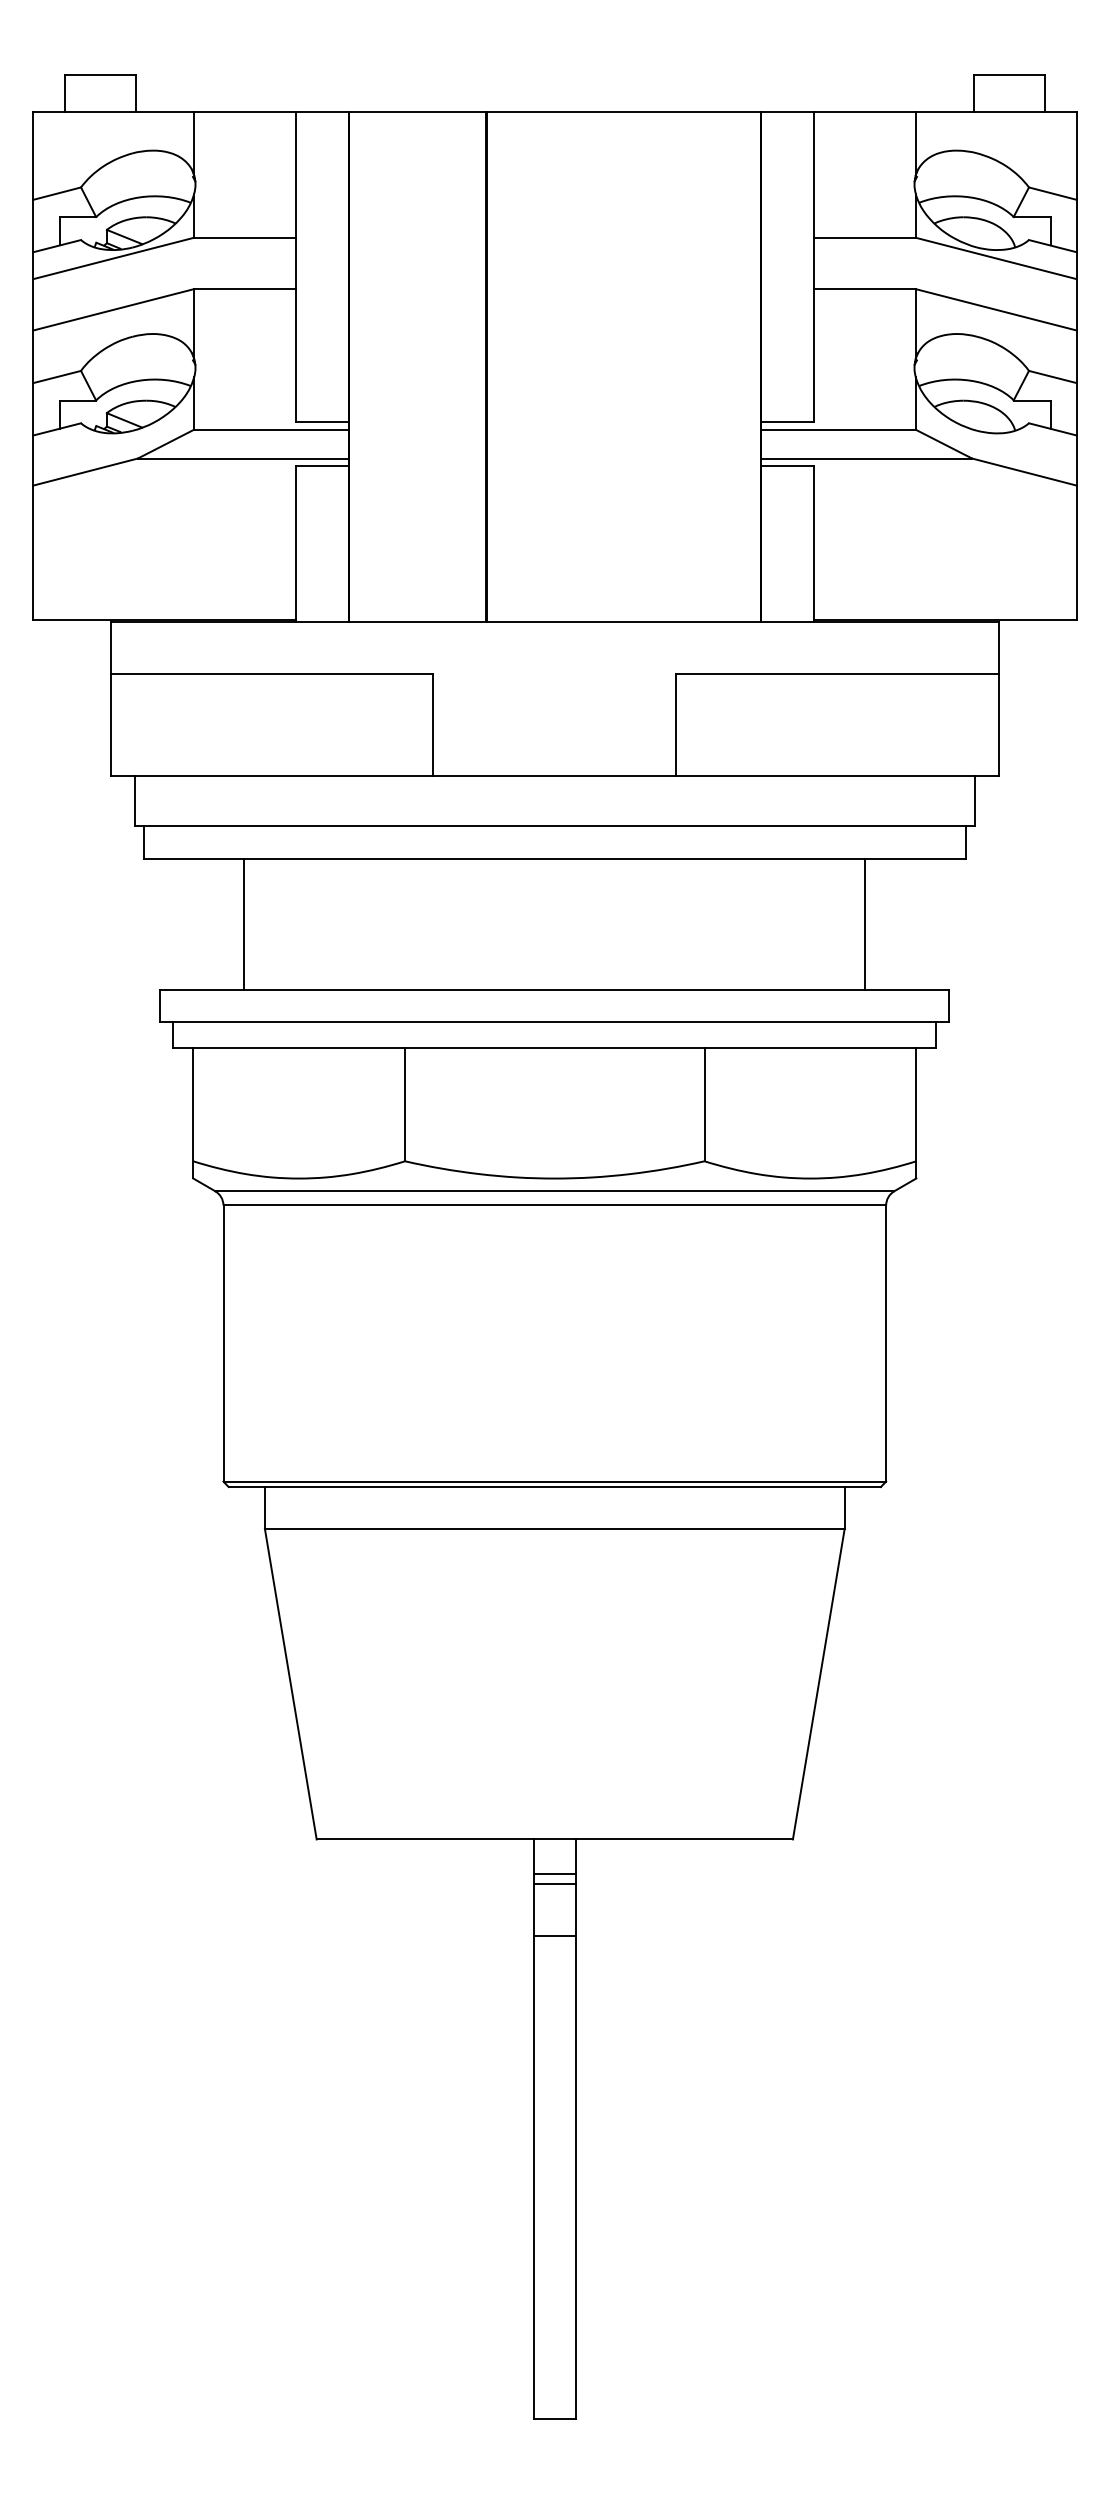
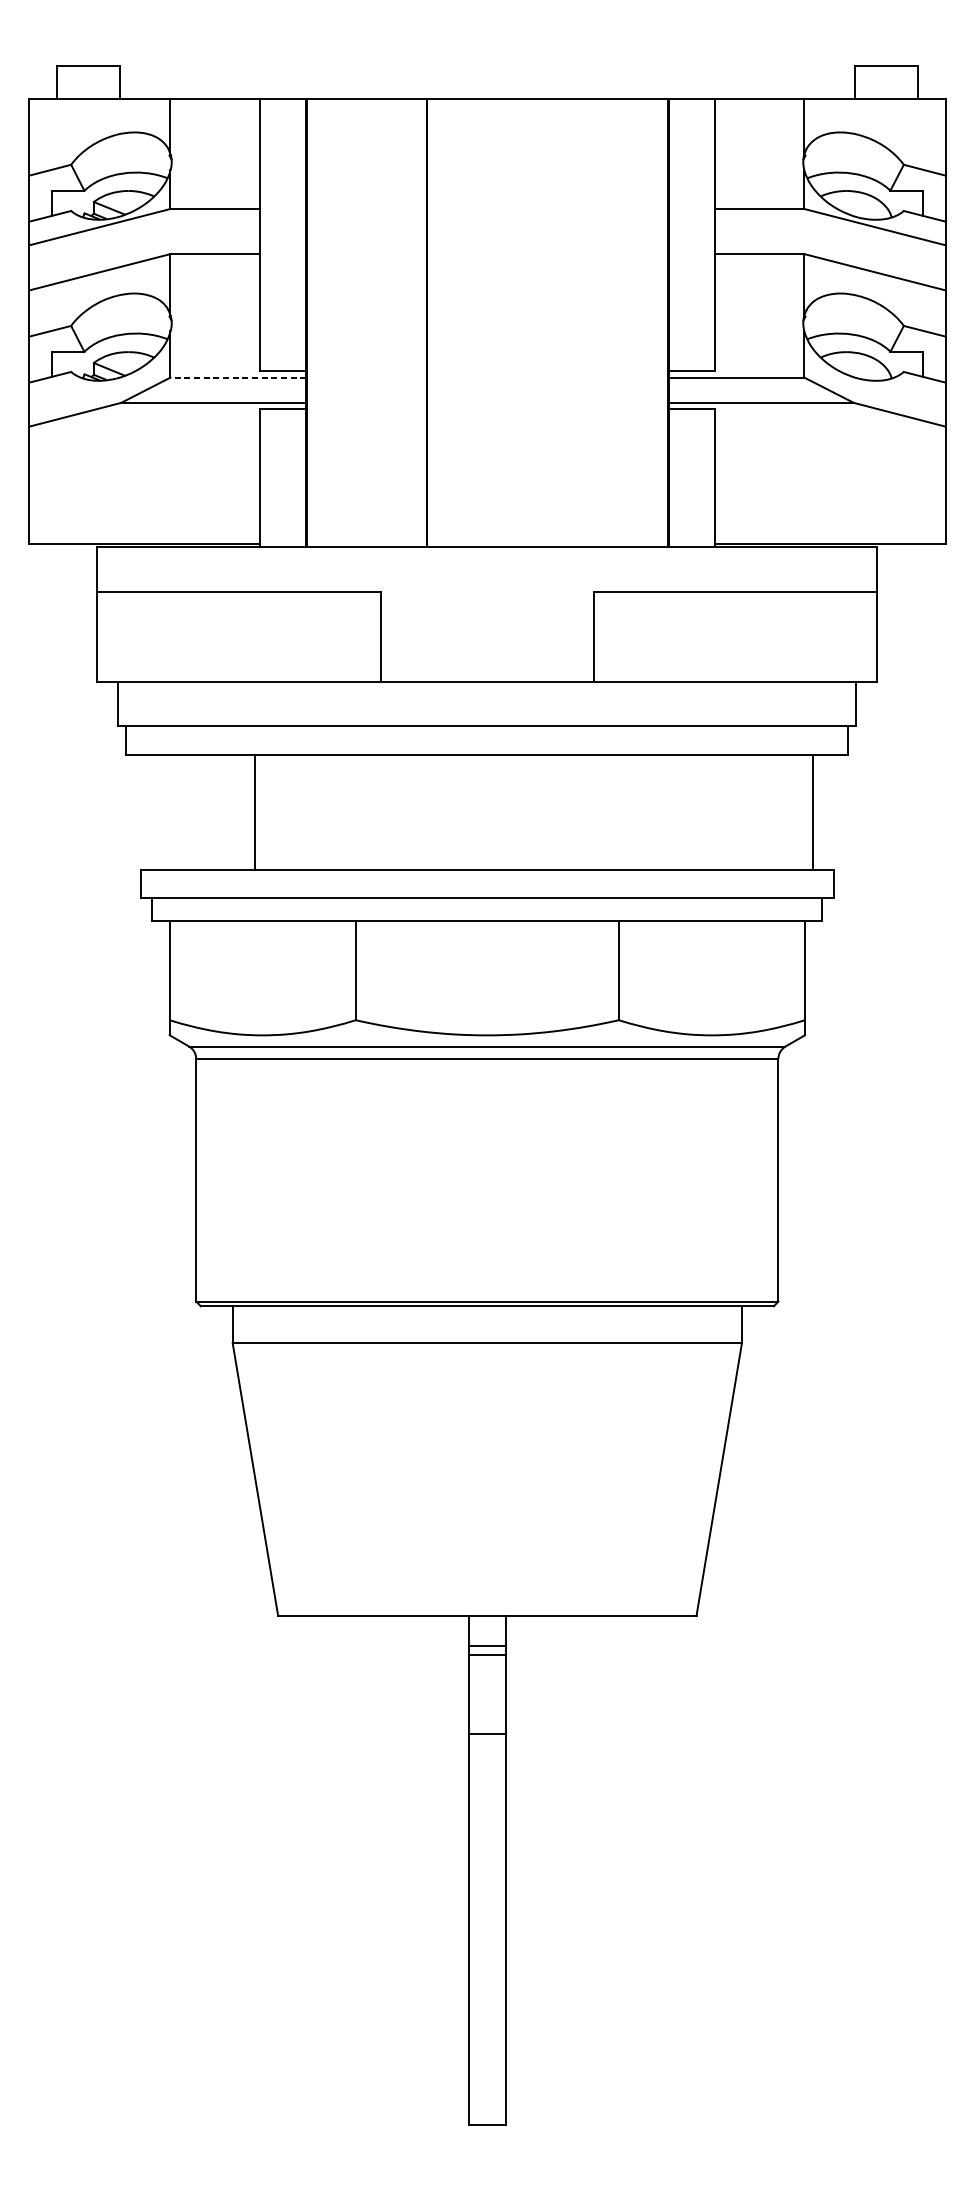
line: (270, 429) -> (237, 377), solid -> dashed
line: (244, 924) -> (255, 812), moved
line: (865, 924) -> (812, 812), moved
line: (554, 1936) -> (487, 1734), moved

